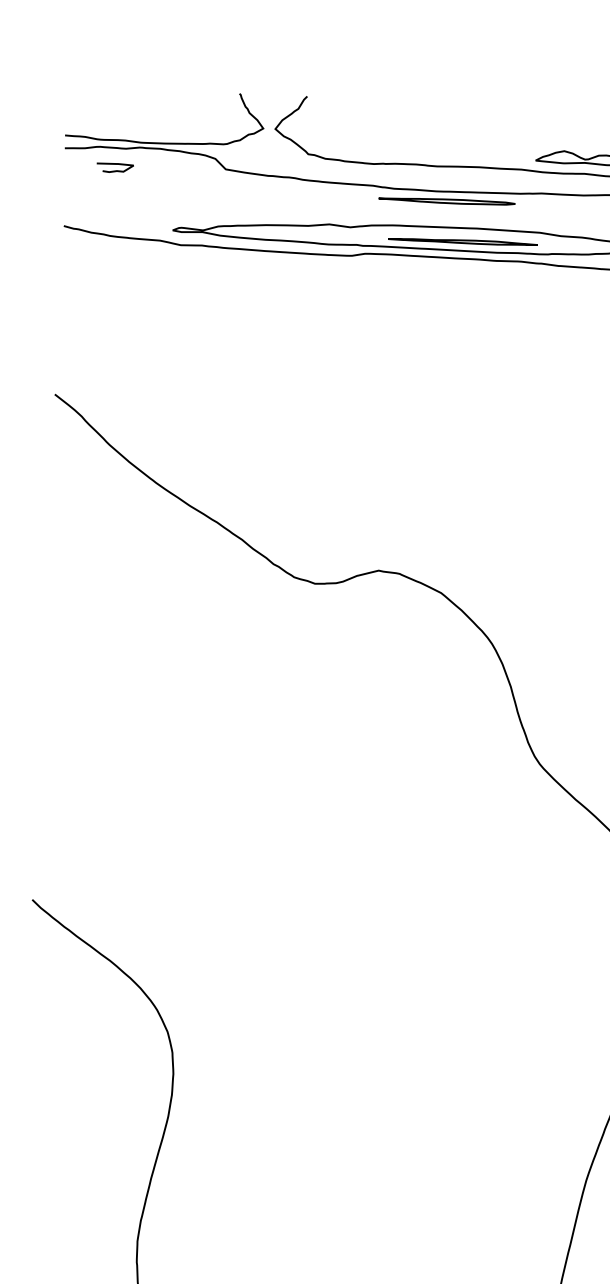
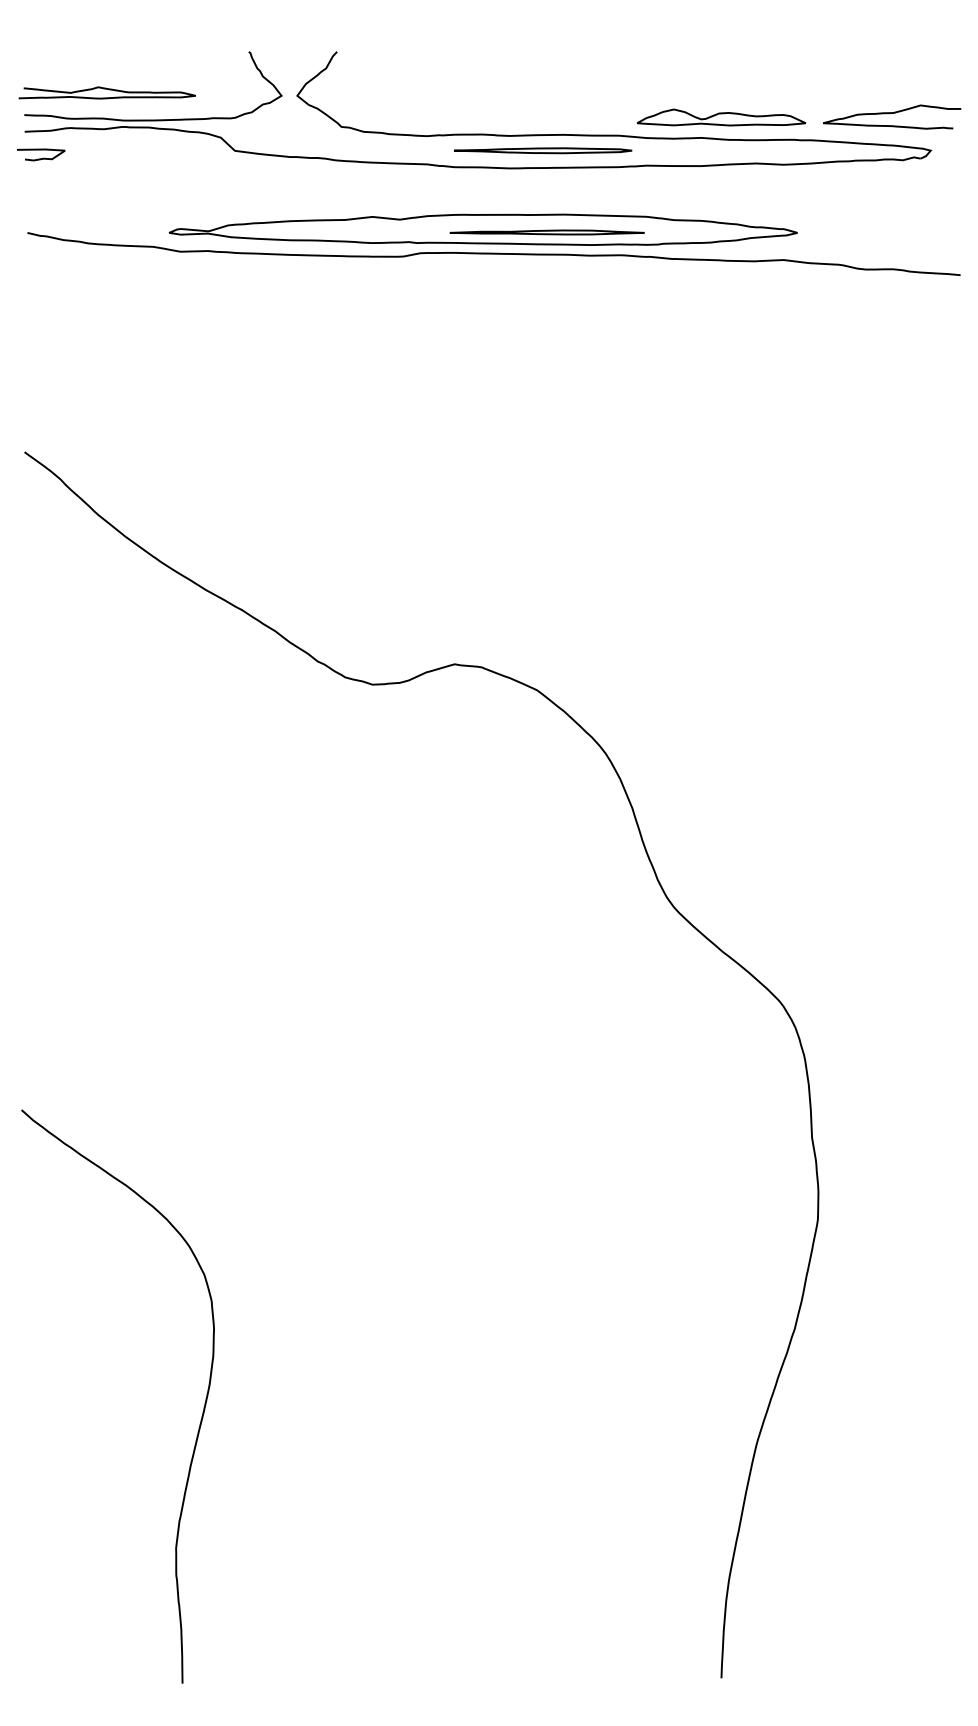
curve: (129, 118) -> (106, 89), added
curve: (116, 170) -> (43, 157), moved
part: (447, 201) -> (543, 150), moved

